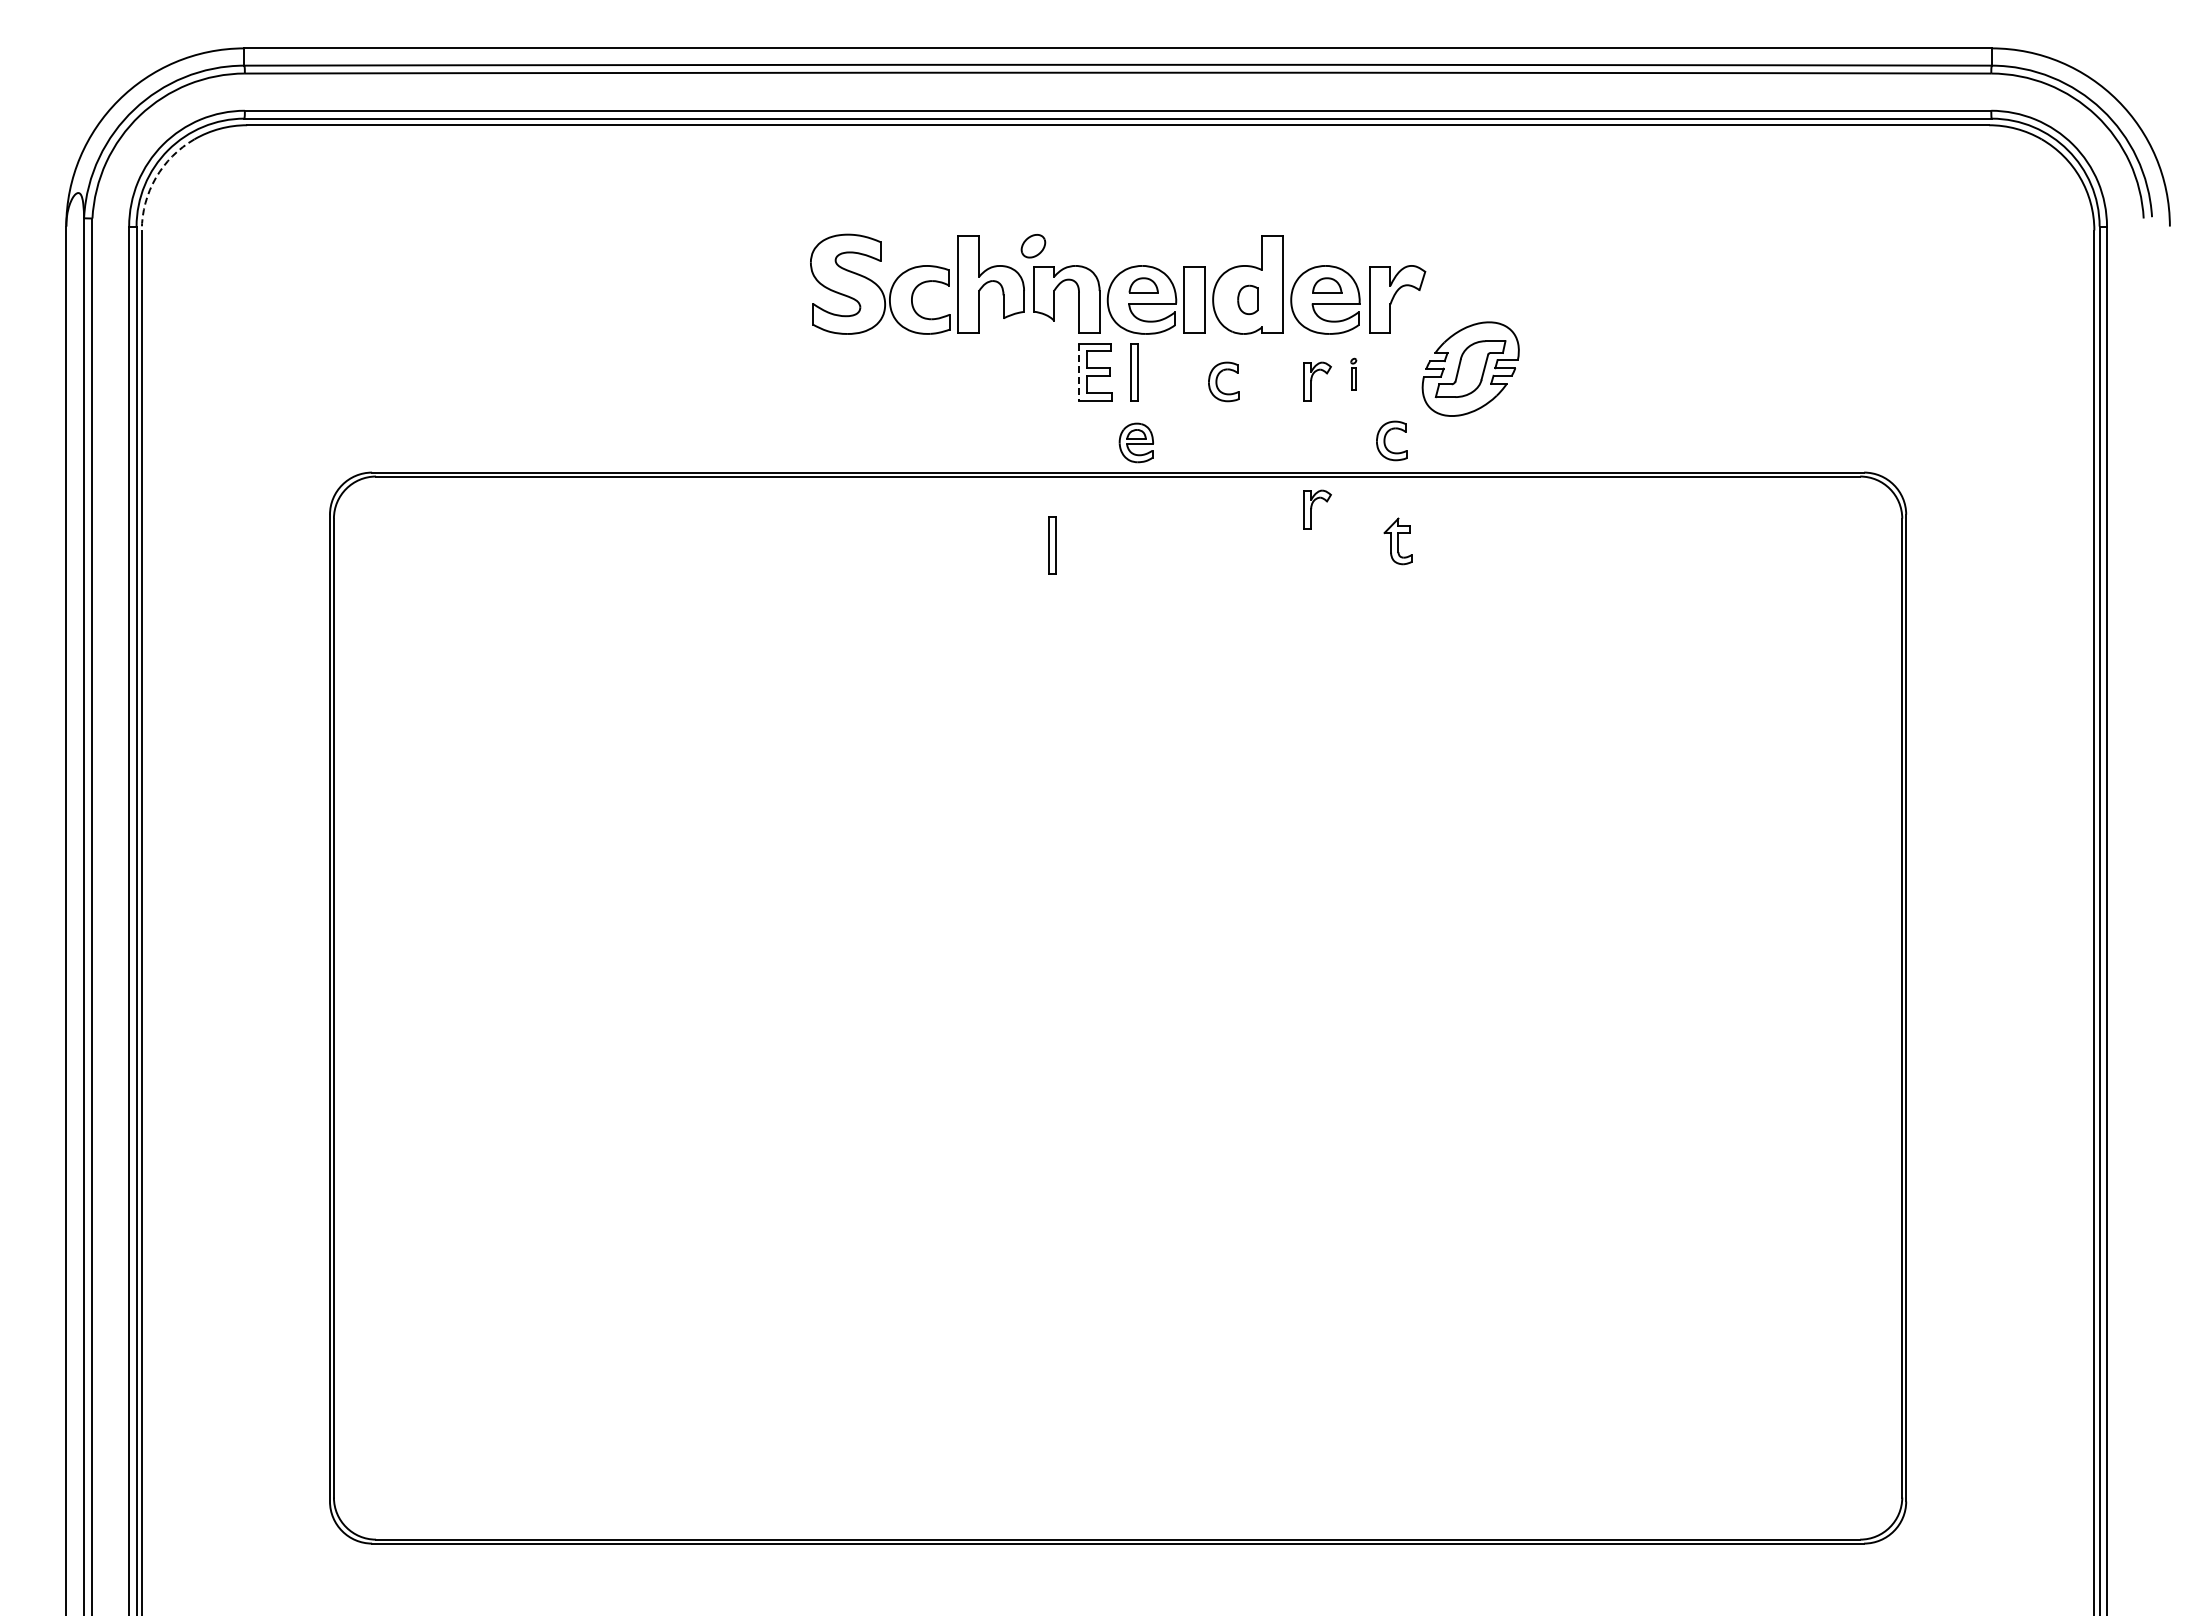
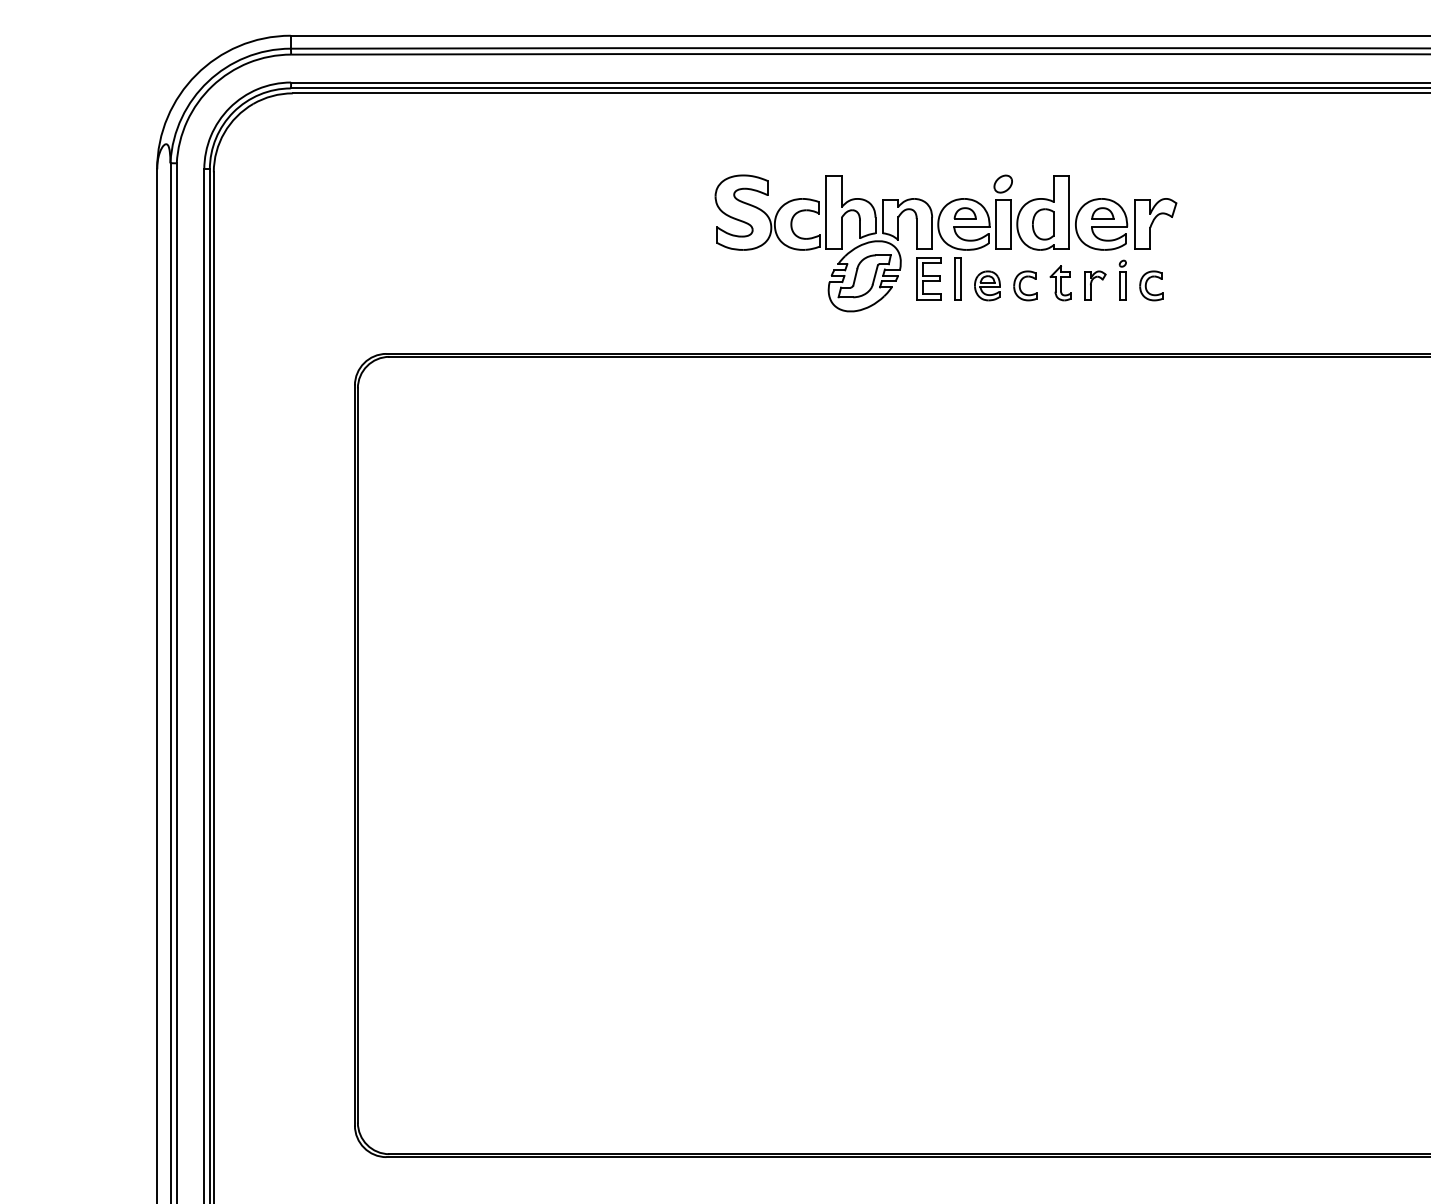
arc: (155, 177) -> (224, 132), dashed -> solid
part: (1033, 246) -> (1003, 184), moved
part: (1247, 299) -> (1043, 224), size x1.43
part: (1470, 368) -> (864, 275), moved
line: (1079, 372) -> (917, 278), dashed -> solid
part: (1353, 374) -> (1122, 280), size x1.67
part: (1391, 440) -> (1151, 285), moved
part: (1135, 442) -> (986, 285), moved
part: (1317, 509) -> (1095, 381), removed
part: (1397, 541) -> (1060, 283), moved
part: (1052, 545) -> (896, 408), removed

